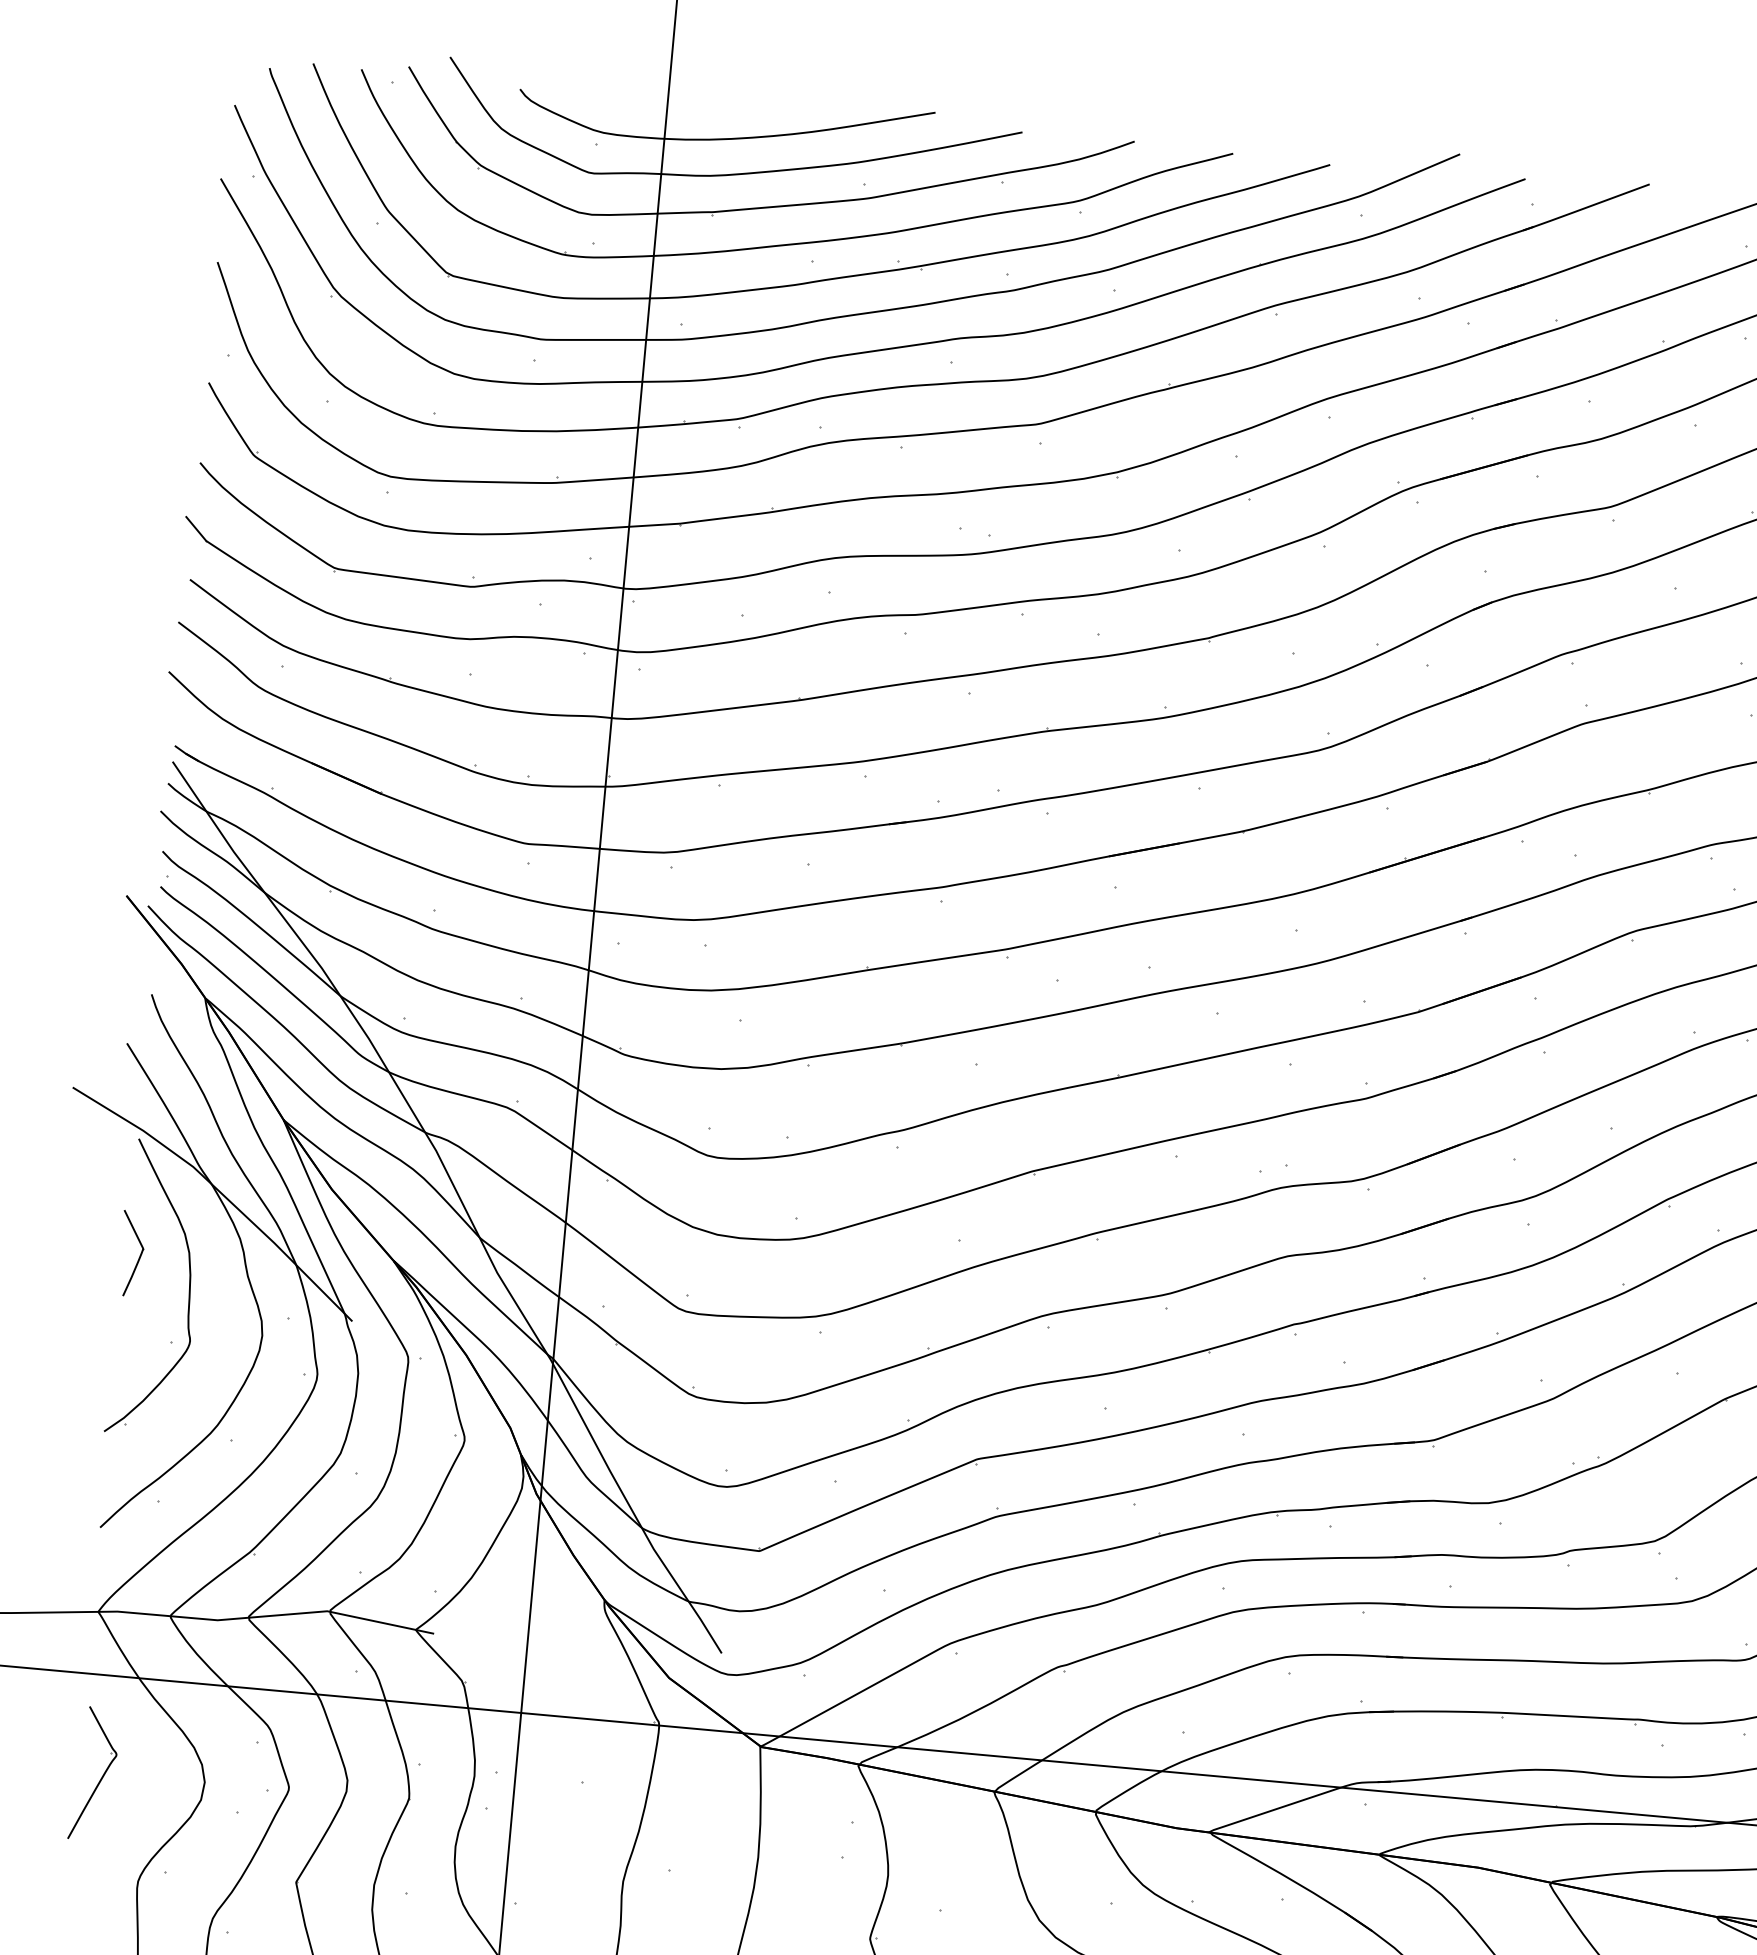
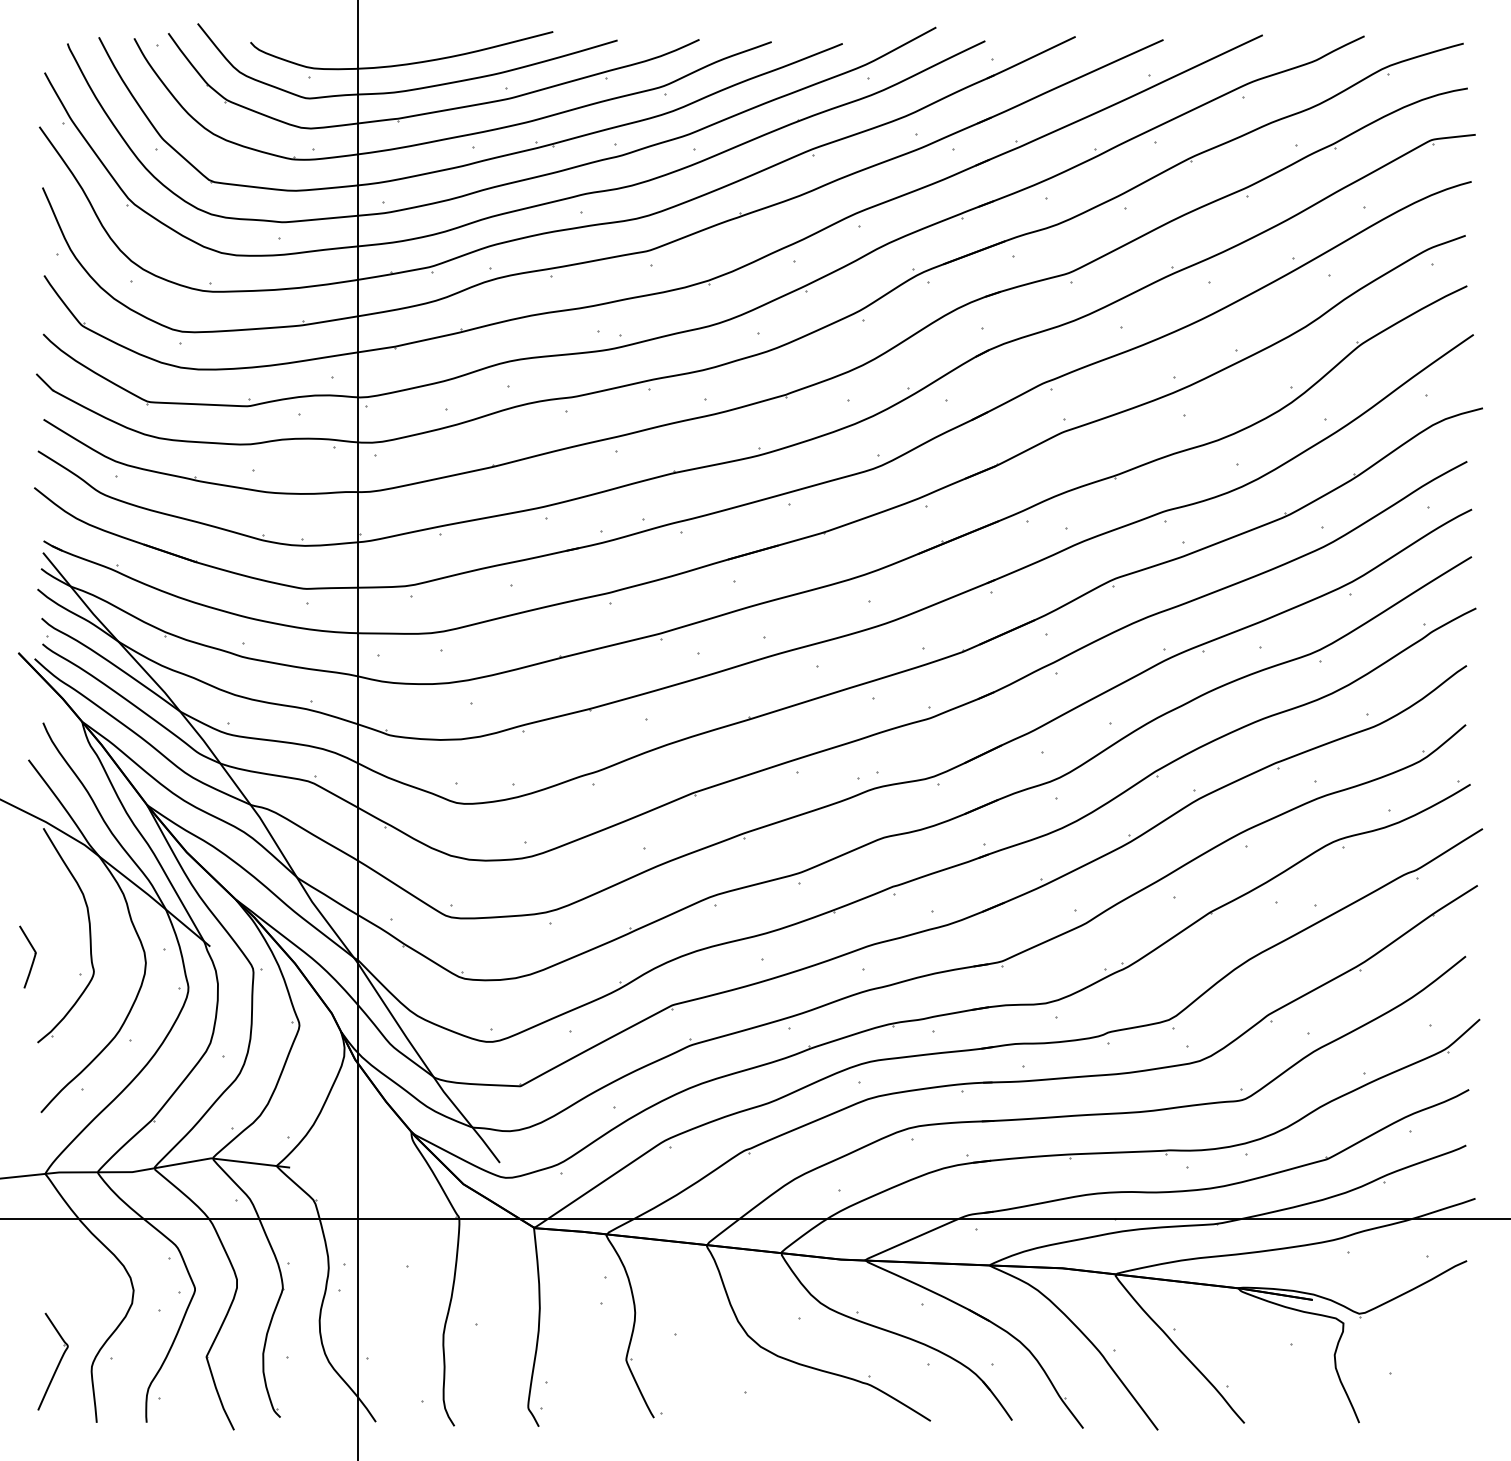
part: (139, 1254) -> (33, 957), moved
part: (93, 1773) -> (52, 1361), moved

